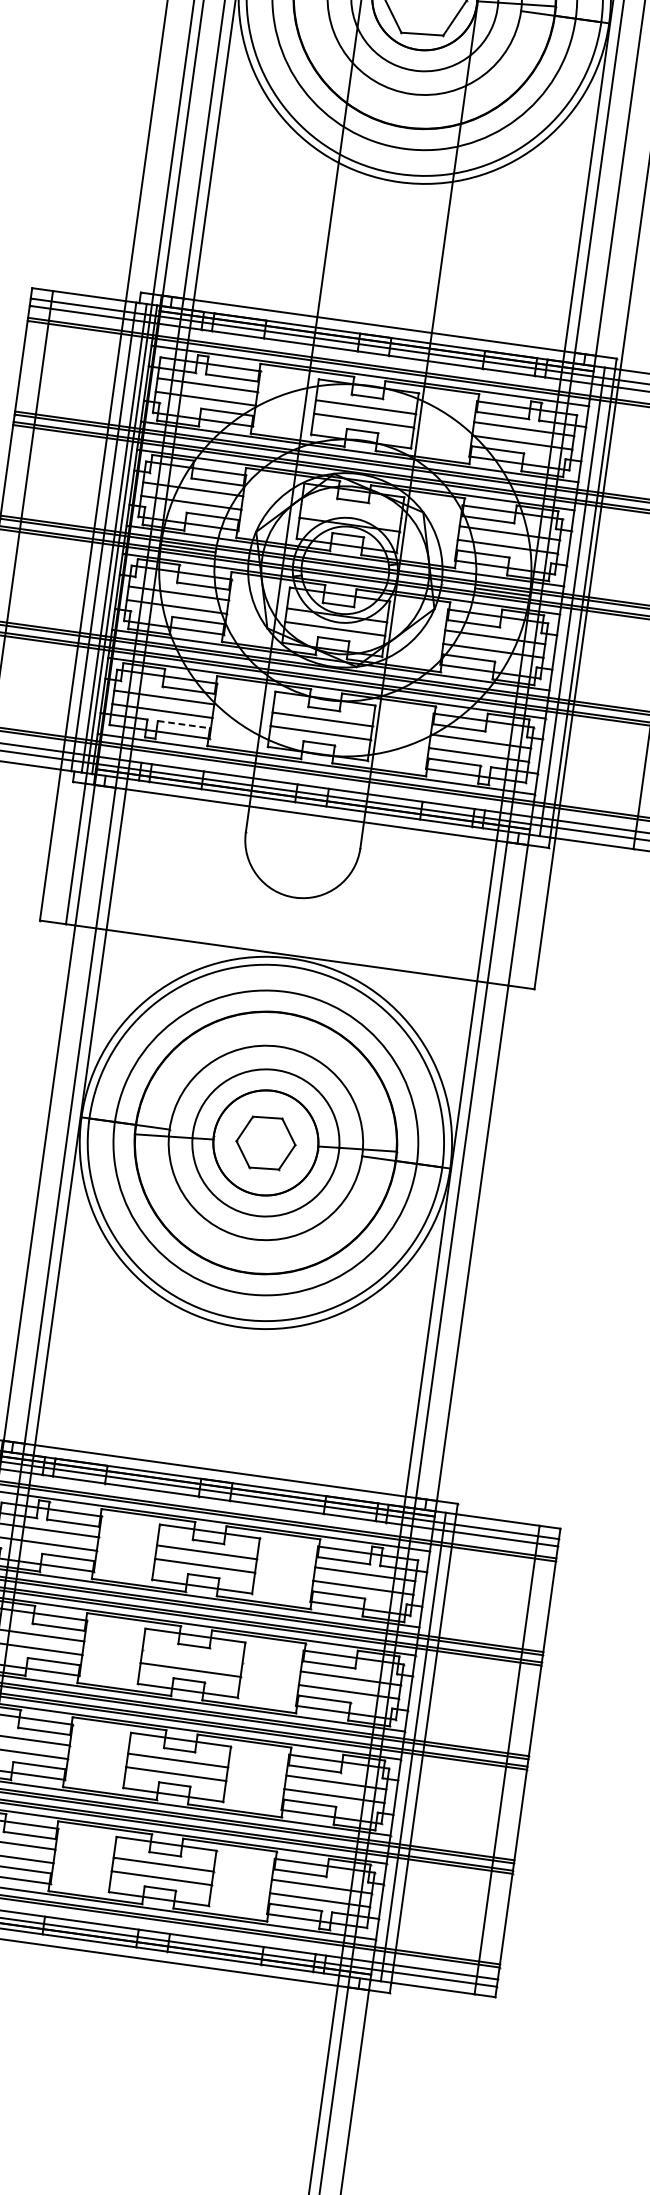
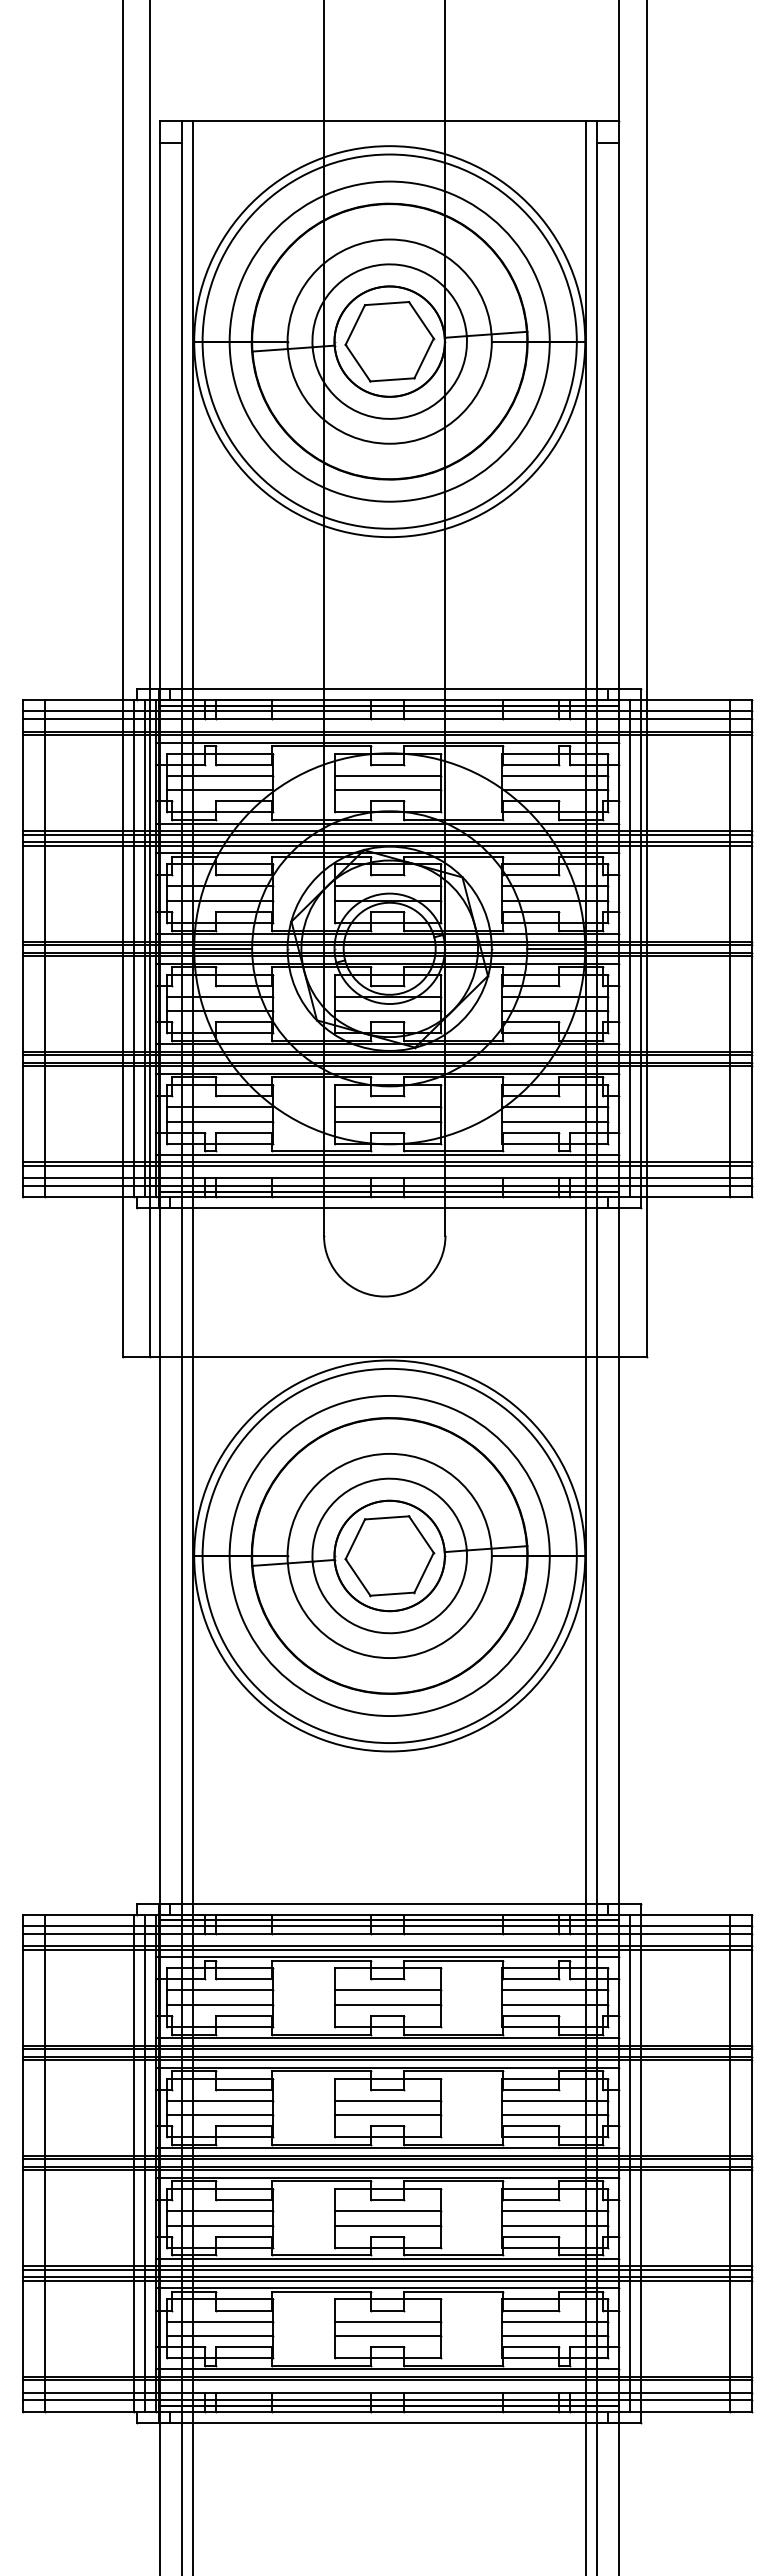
line: (351, 511) -> (387, 886), added
line: (183, 724) -> (243, 1132), dashed -> solid
part: (265, 1143) -> (389, 1556), size x1.43
line: (192, 1656) -> (387, 2100), added

